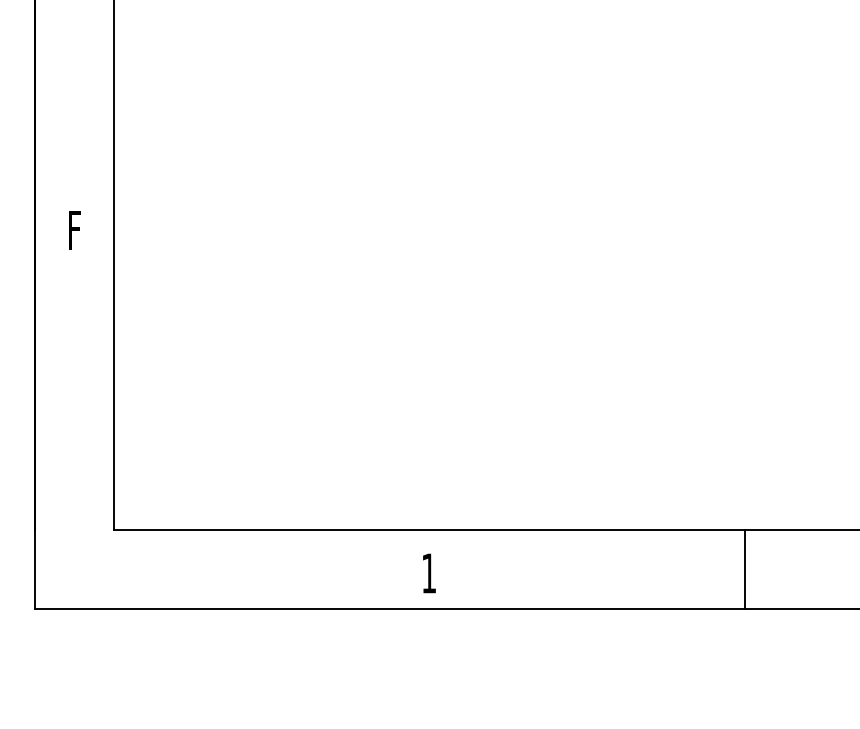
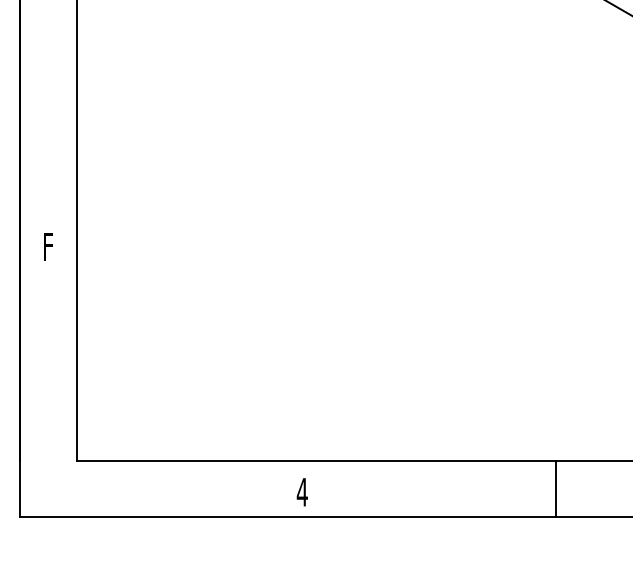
line: (744, 568) -> (556, 488), moved
text: (427, 573) -> (301, 492), 1 -> 4

